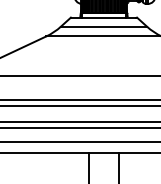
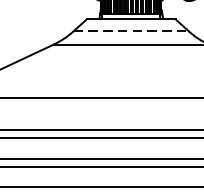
line: (103, 26) -> (130, 31), solid -> dashed

